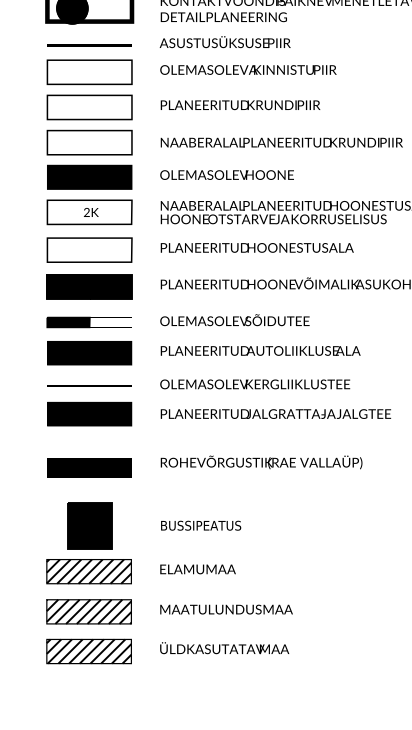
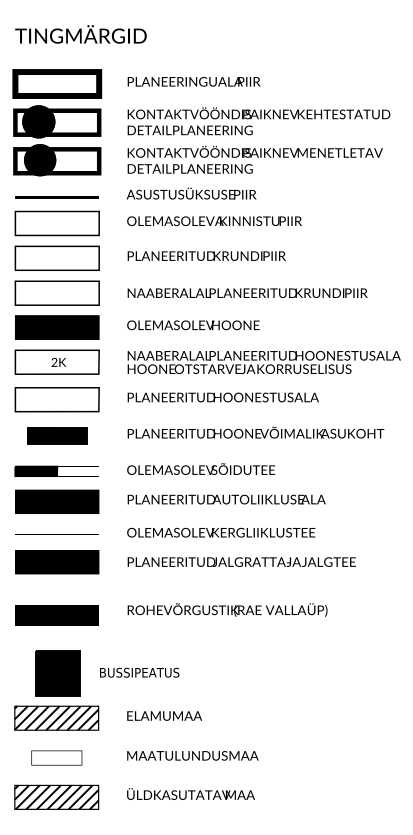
part: (88, 286) -> (56, 435), size x0.7
text: (200, 525) -> (139, 672), moved
part: (88, 611) -> (56, 757), size x0.6

